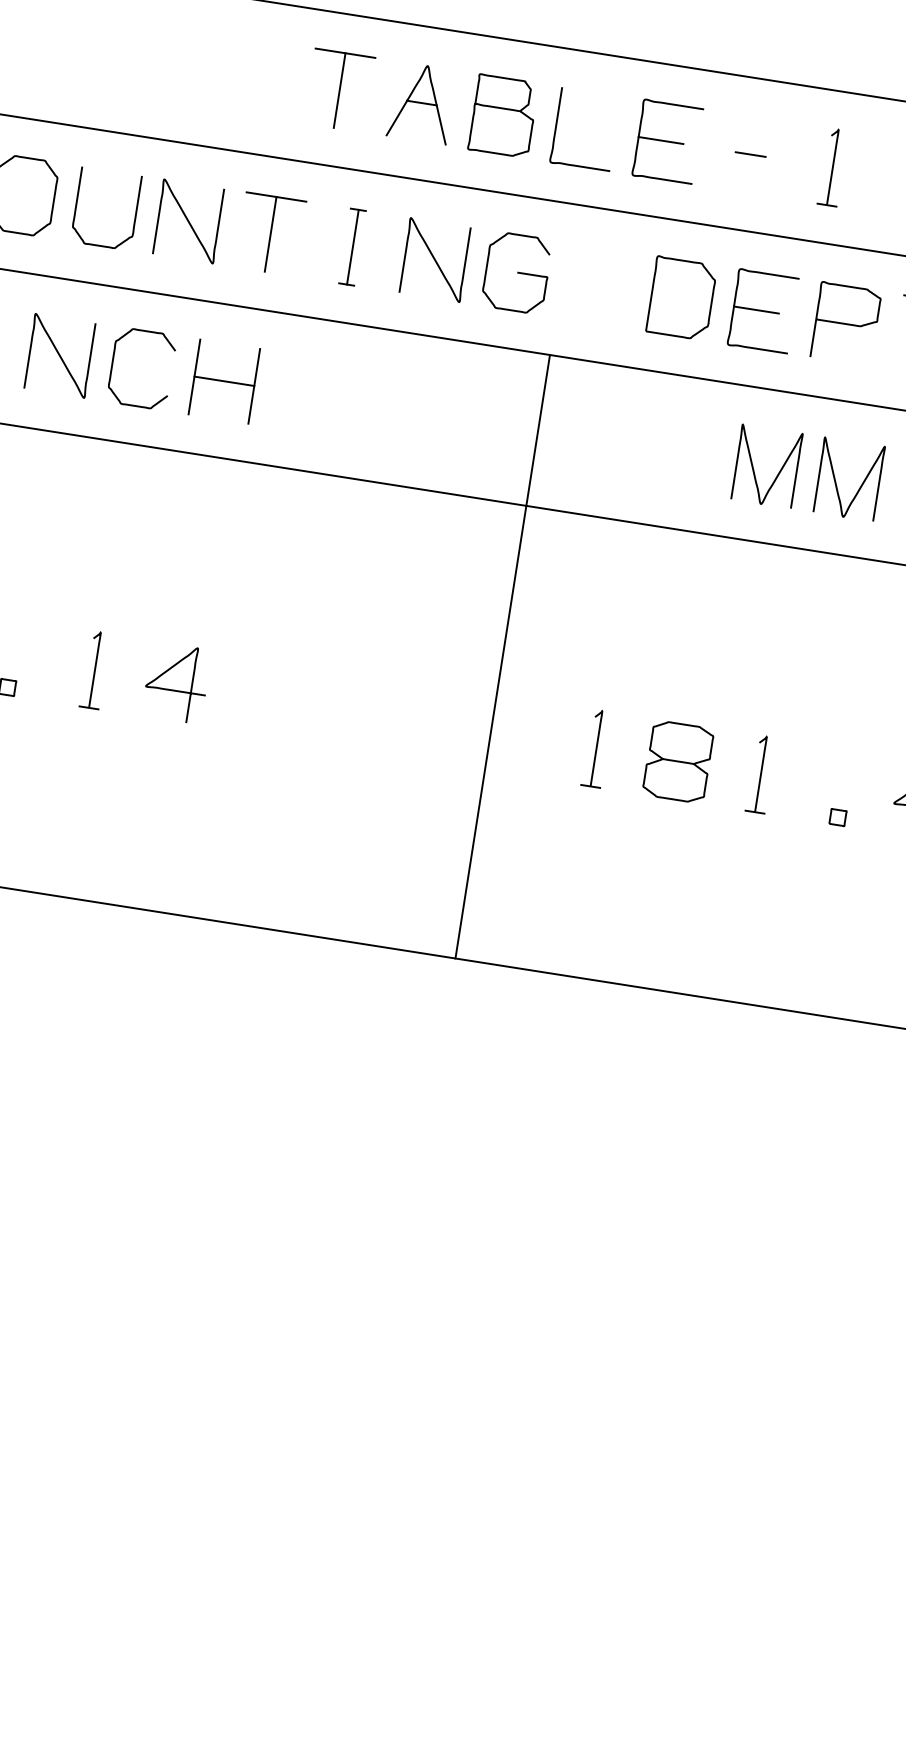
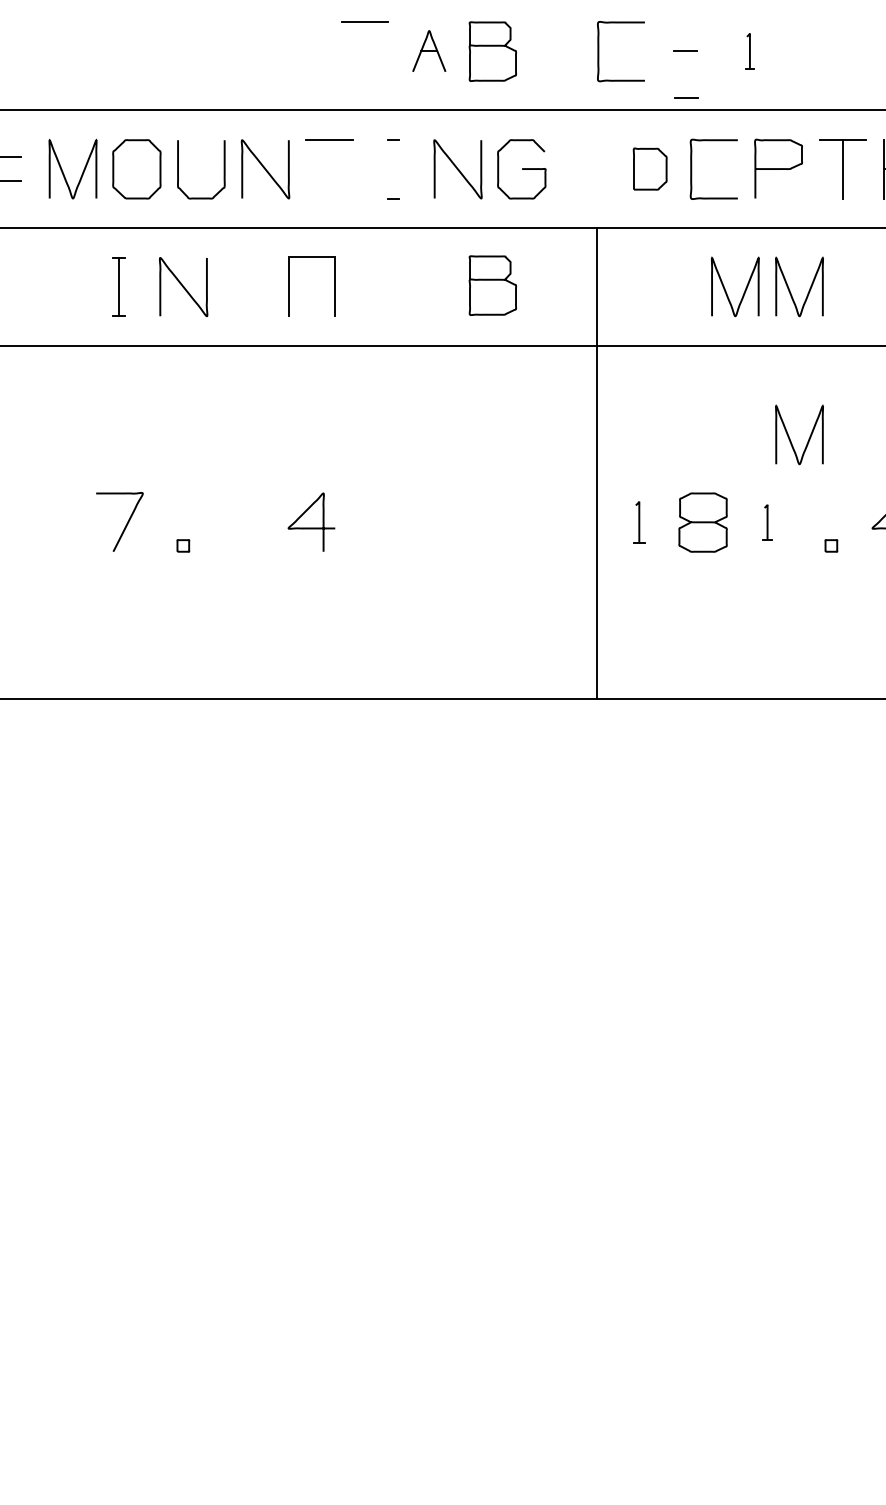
line: (340, 90) -> (365, 51), removed
part: (422, 102) -> (429, 50), size x0.7
curve: (557, 125) -> (535, 52), removed
line: (660, 140) -> (615, 51), removed
part: (832, 166) -> (749, 50), size x0.6
line: (742, 213) -> (686, 97), added
line: (270, 234) -> (329, 169), removed
line: (352, 247) -> (393, 169), removed
part: (680, 297) -> (649, 168), size x0.7
line: (756, 310) -> (708, 169), removed
curve: (113, 364) -> (225, 287), removed
line: (223, 380) -> (311, 256), moved
curve: (457, 409) -> (492, 280), added
line: (502, 655) -> (596, 462), moved
part: (94, 669) -> (247, 521), removed
curve: (807, 671) -> (790, 438), added
part: (597, 747) -> (639, 521), size x0.7
part: (760, 774) -> (767, 522), size x0.6

